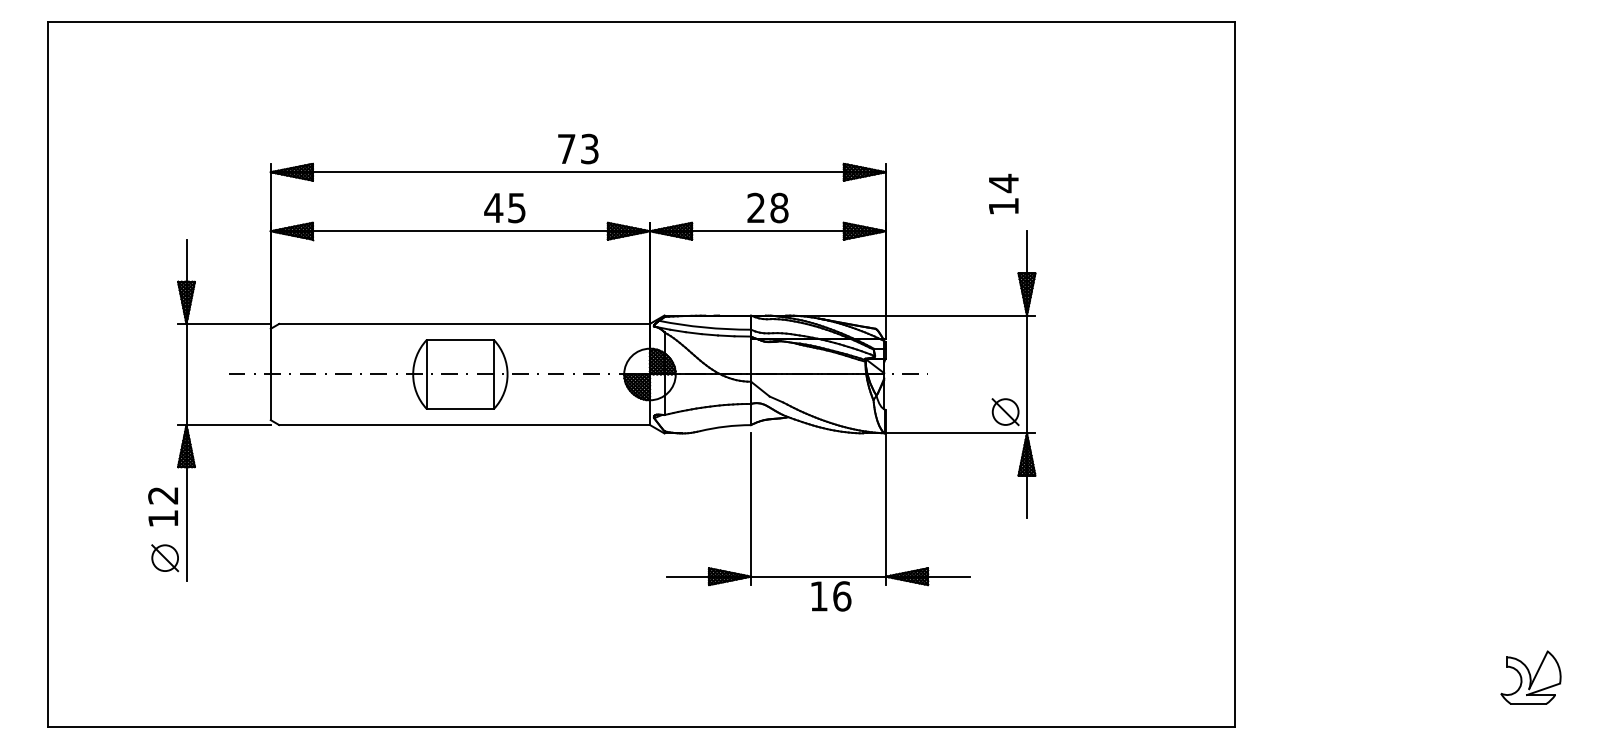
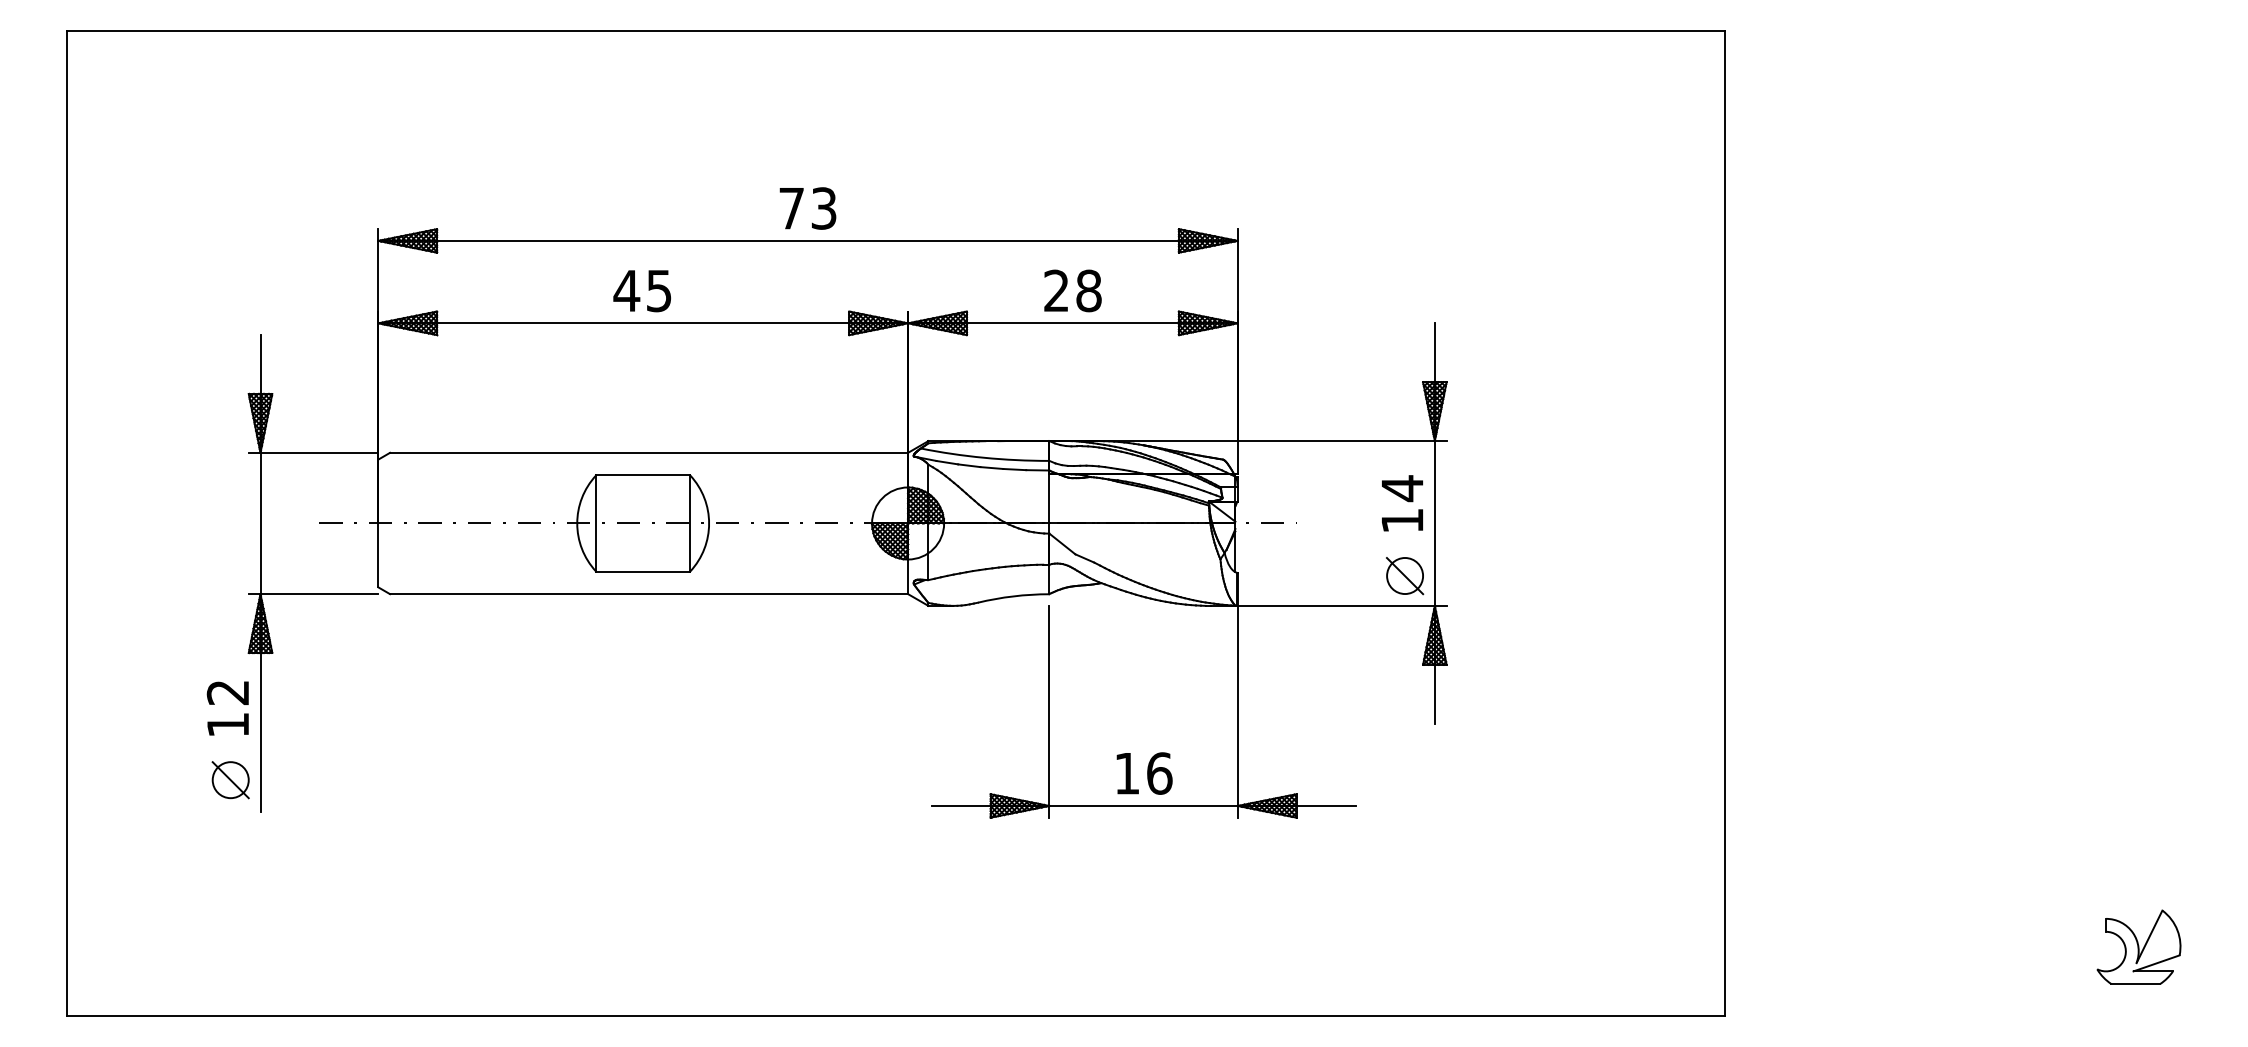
text: (1003, 194) -> (1402, 503), moved
text: (504, 208) -> (641, 291), moved
text: (831, 596) -> (1144, 773), moved

